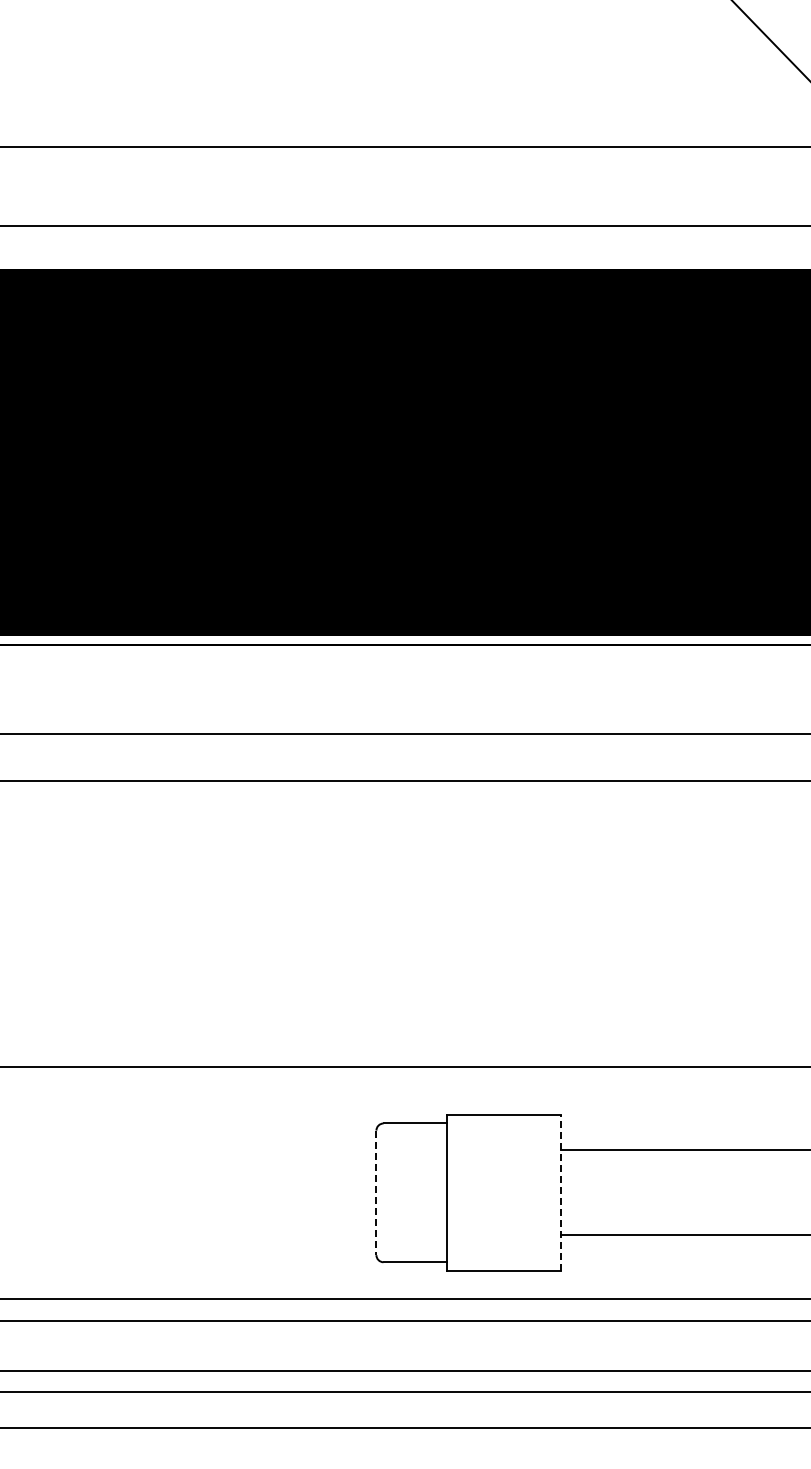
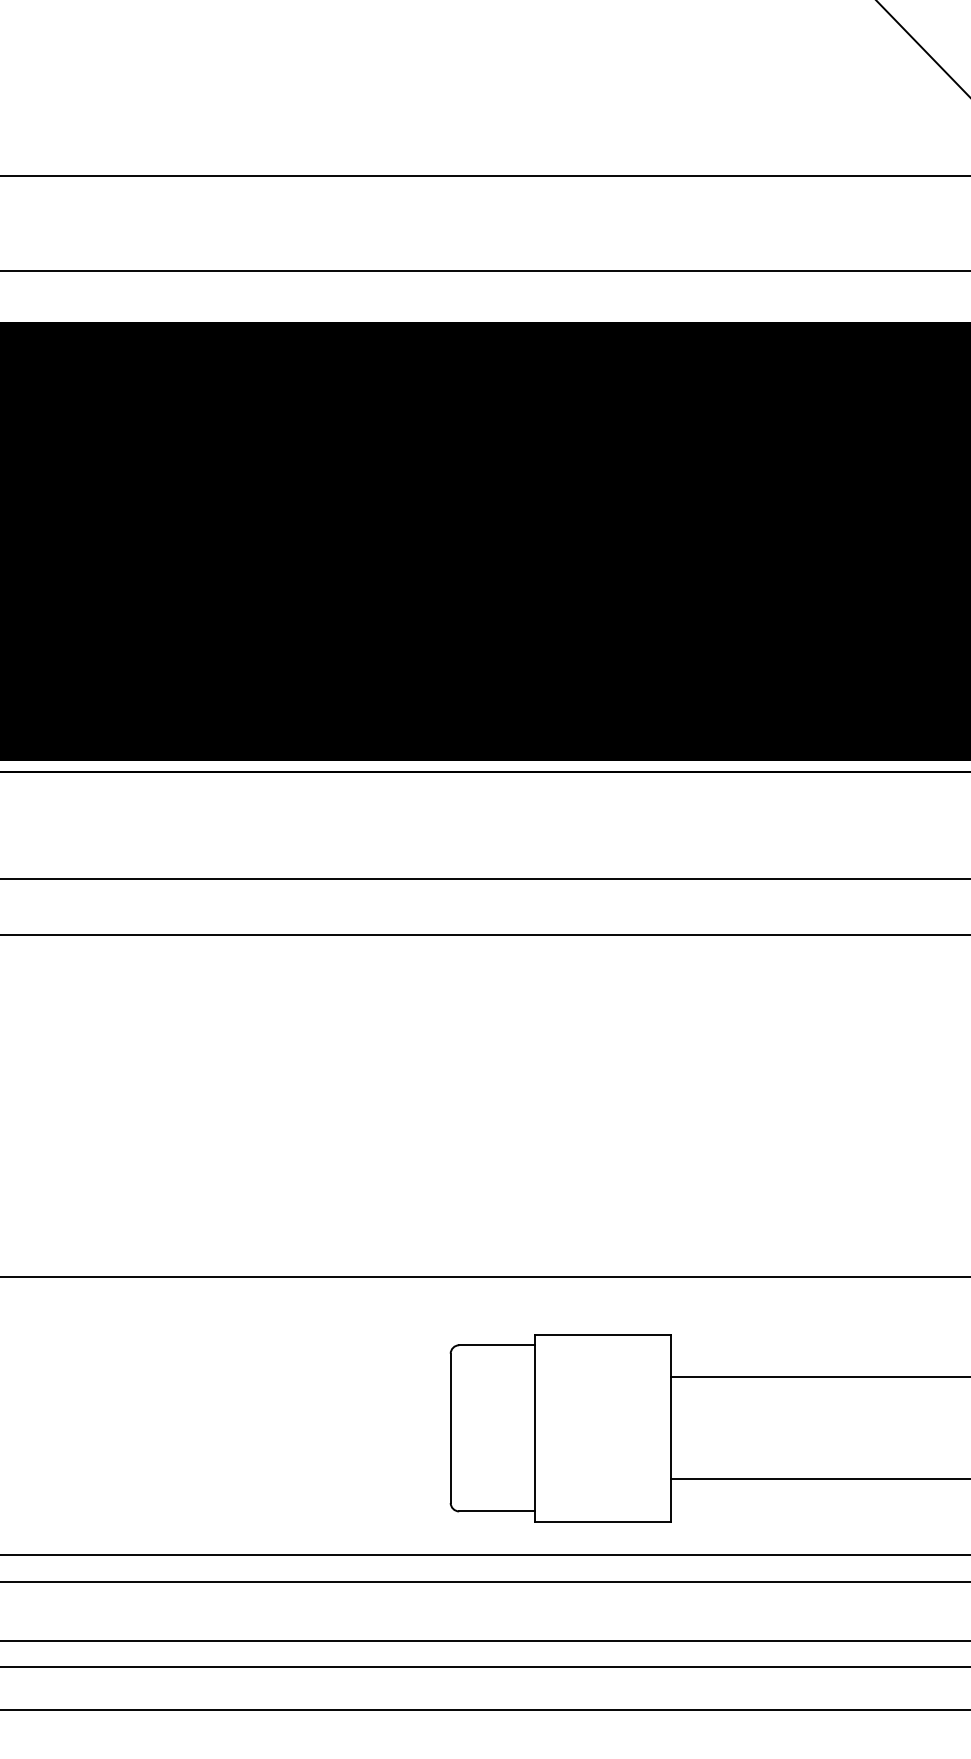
line: (560, 1192) -> (671, 1427), dashed -> solid
line: (376, 1193) -> (450, 1429), dashed -> solid

